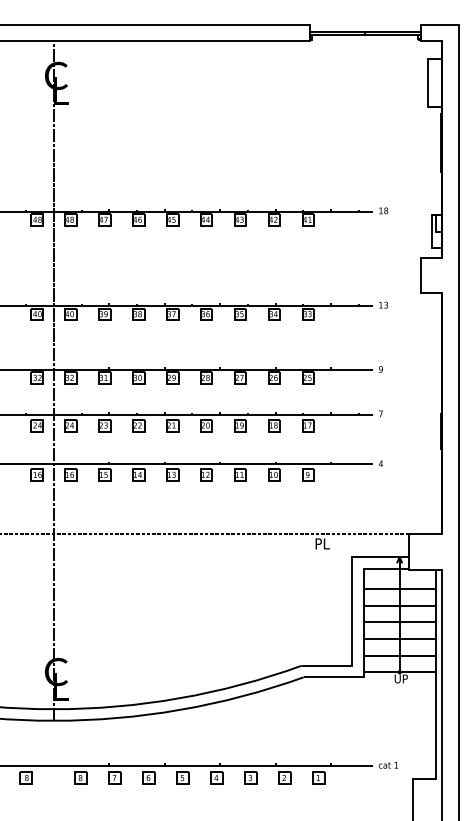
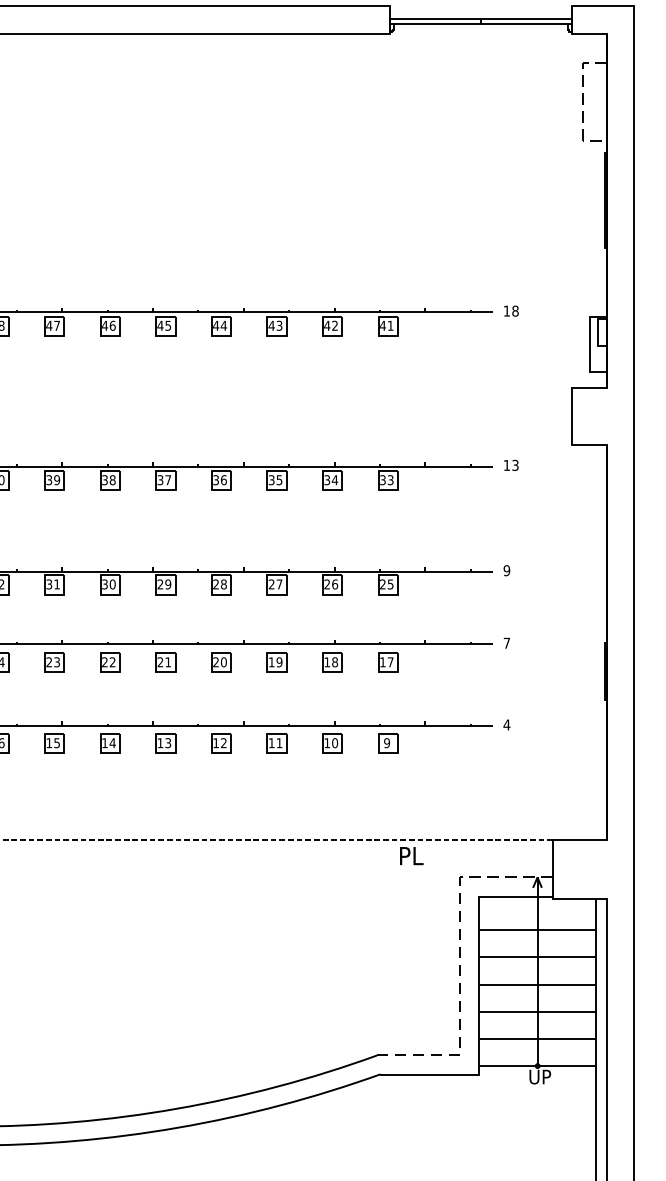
line: (427, 82) -> (583, 101), solid -> dashed
line: (352, 607) -> (460, 960), solid -> dashed

